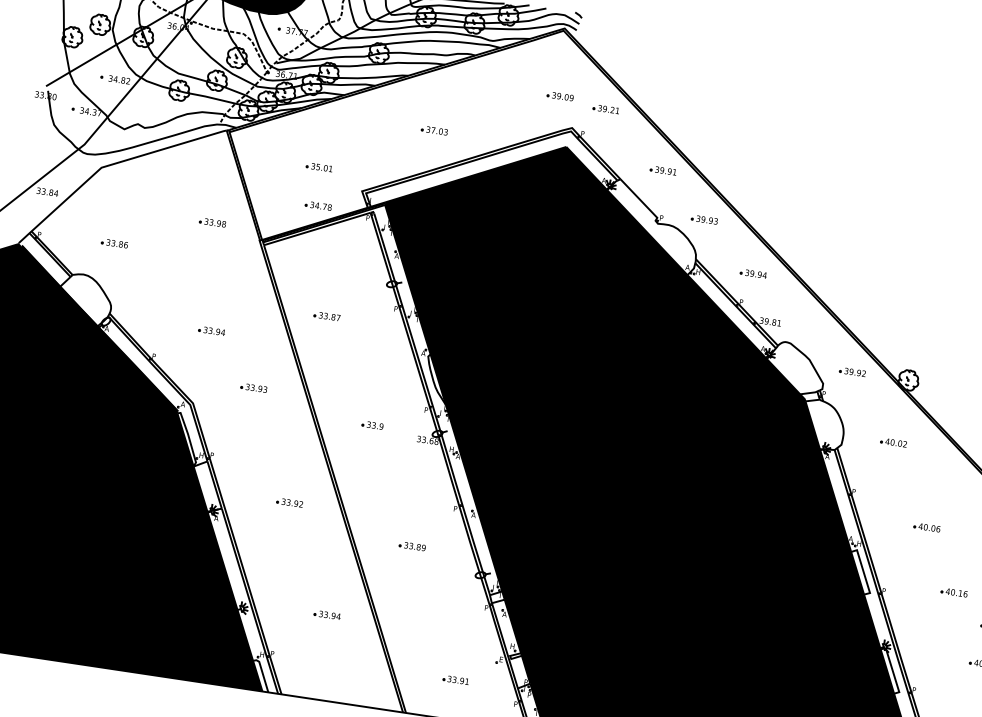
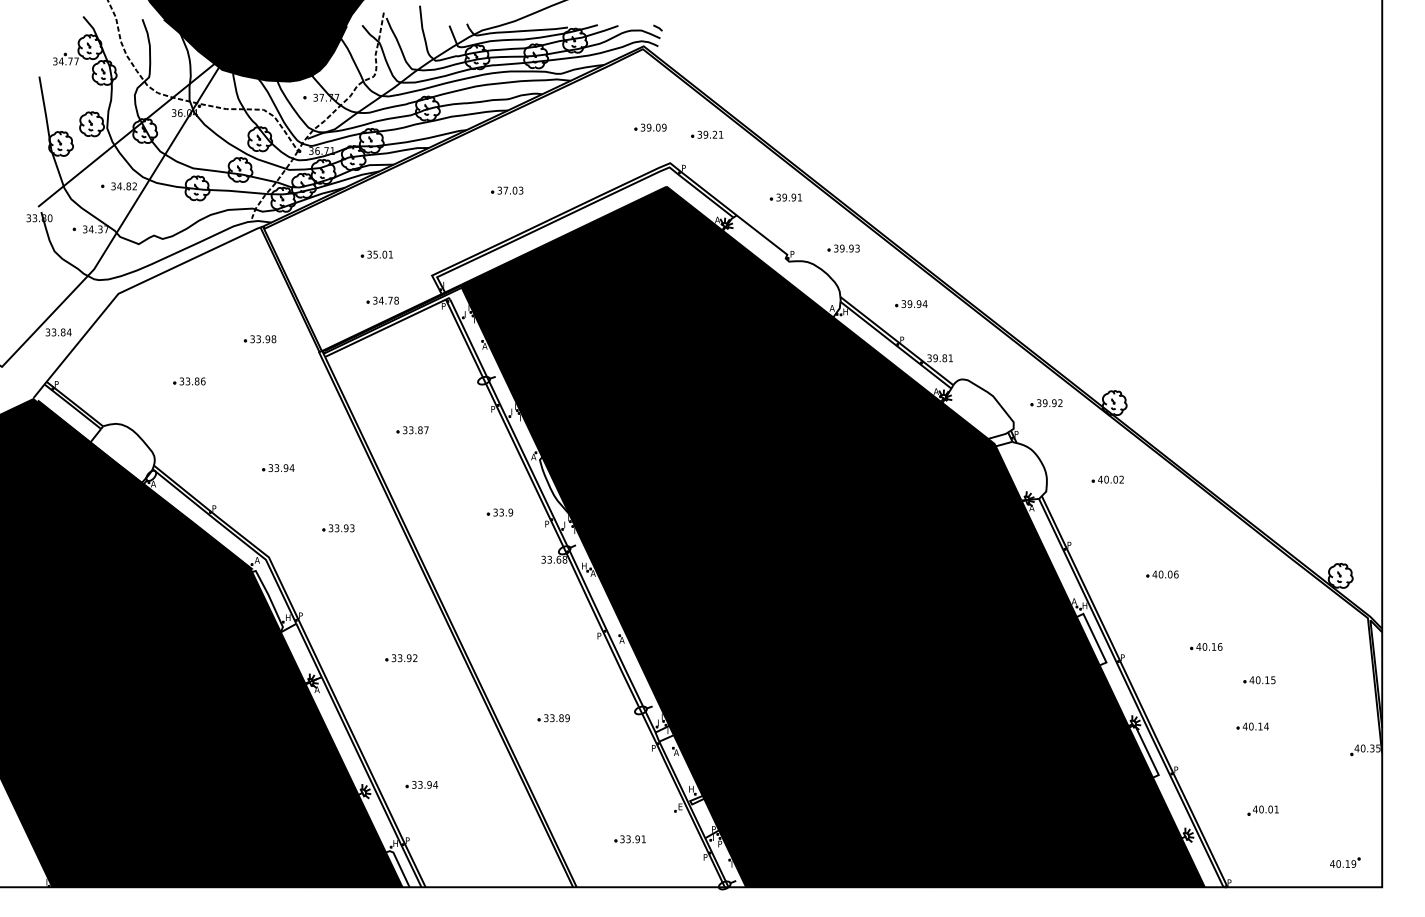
part: (114, 243) -> (189, 381), moved
part: (372, 425) -> (499, 512), moved
part: (412, 546) -> (553, 718), moved
part: (327, 614) -> (421, 784), moved

